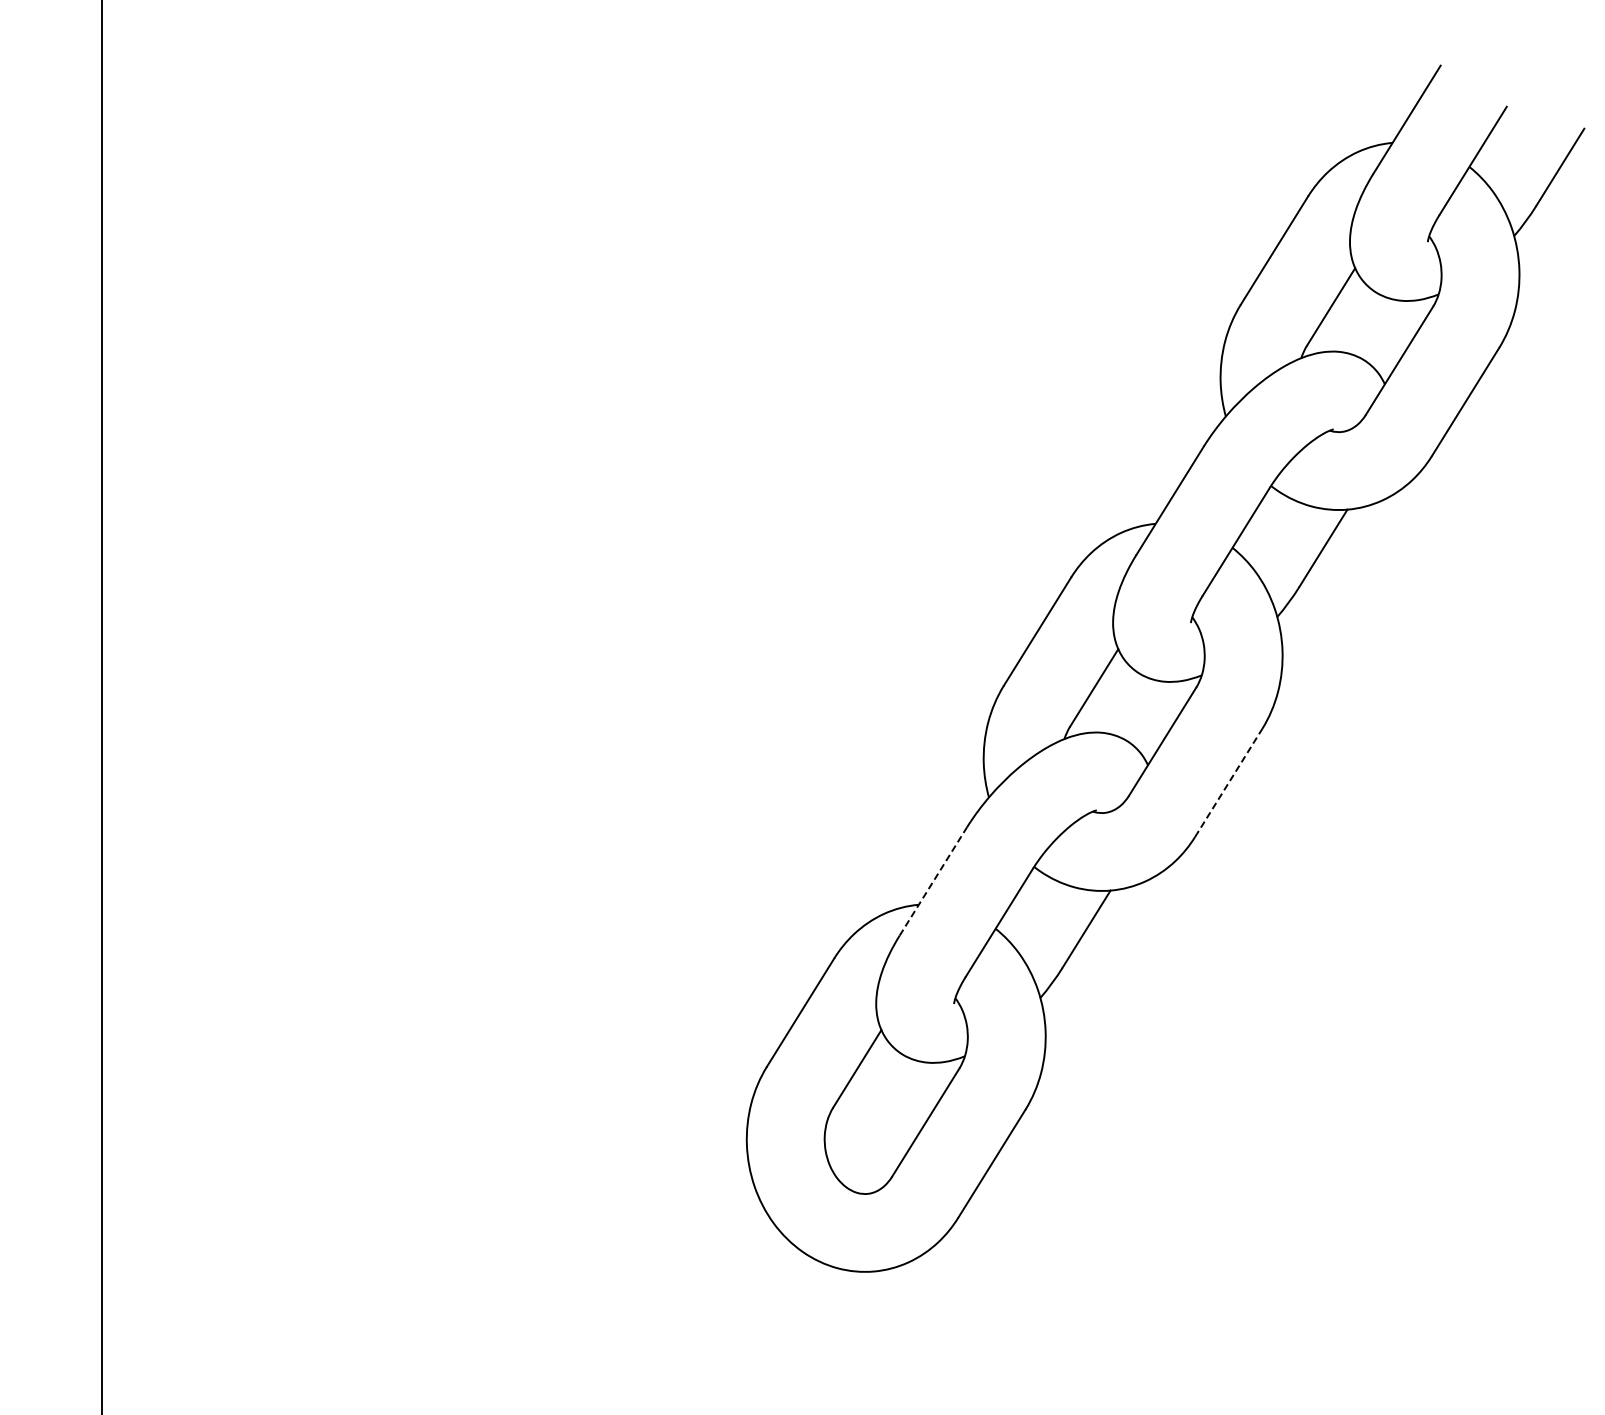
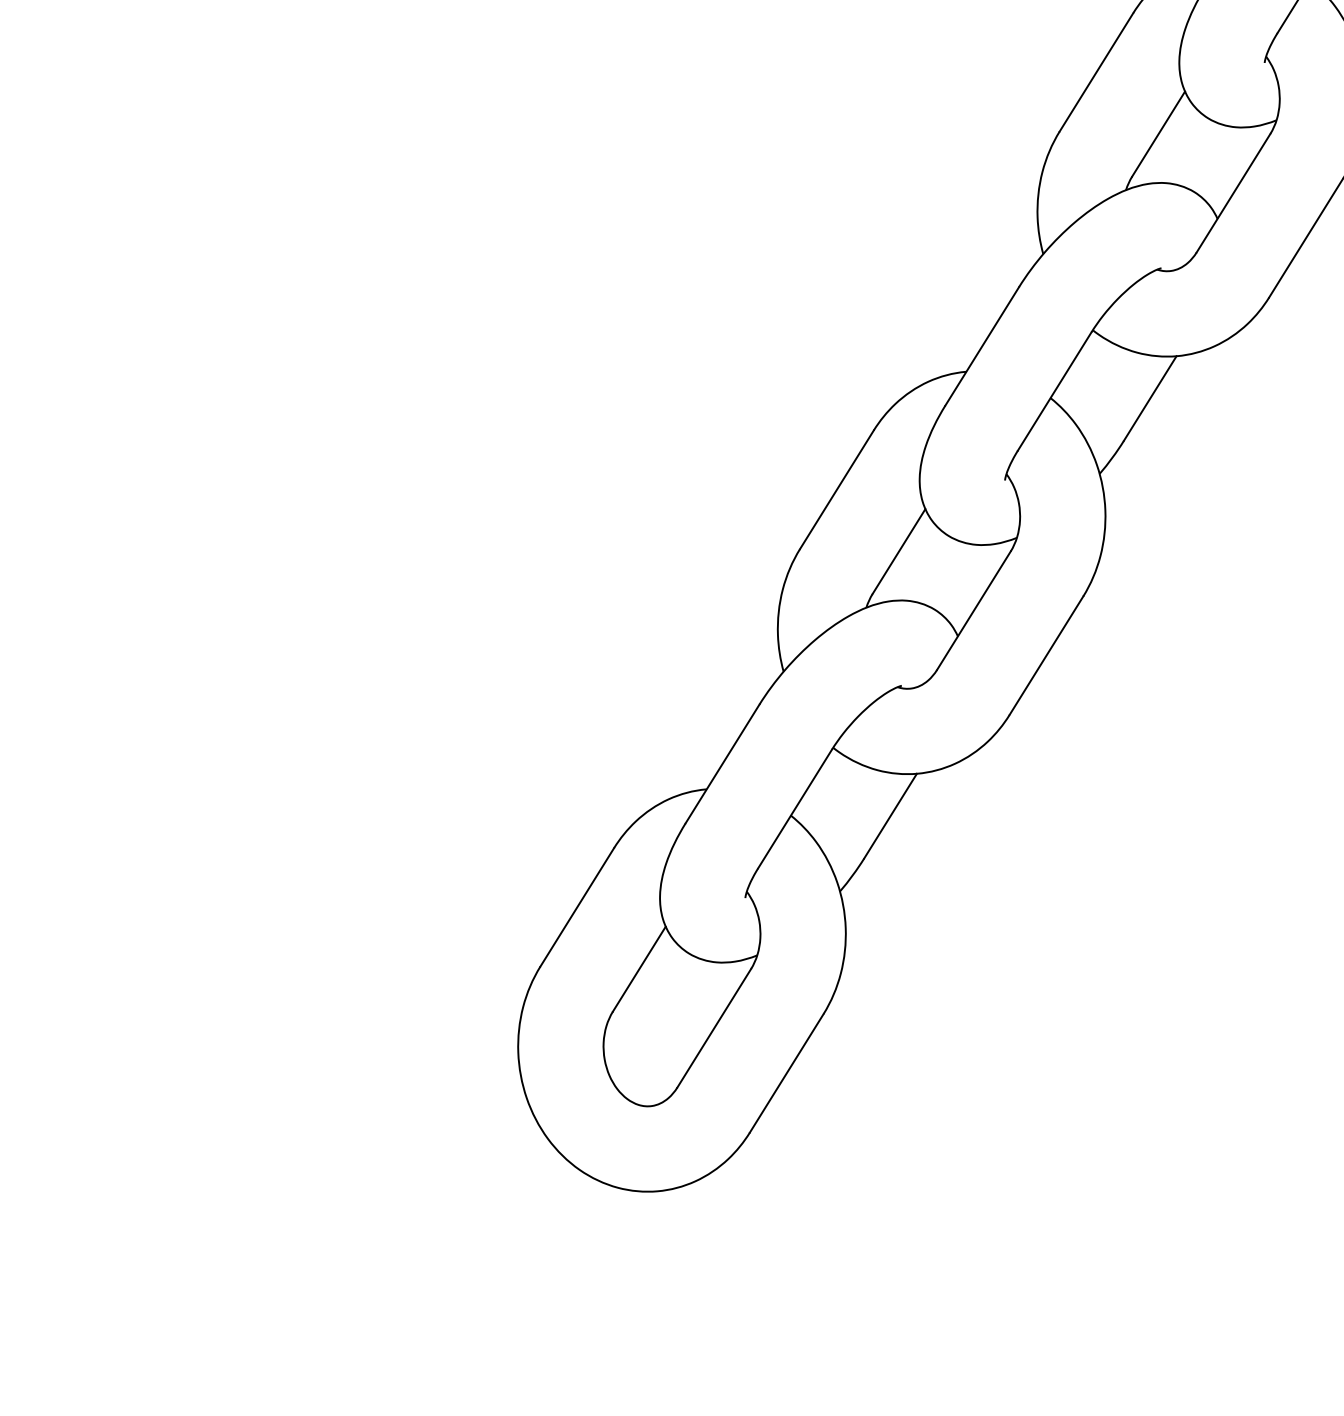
line: (1228, 782) -> (1046, 655), dashed -> solid
line: (933, 881) -> (722, 763), dashed -> solid

